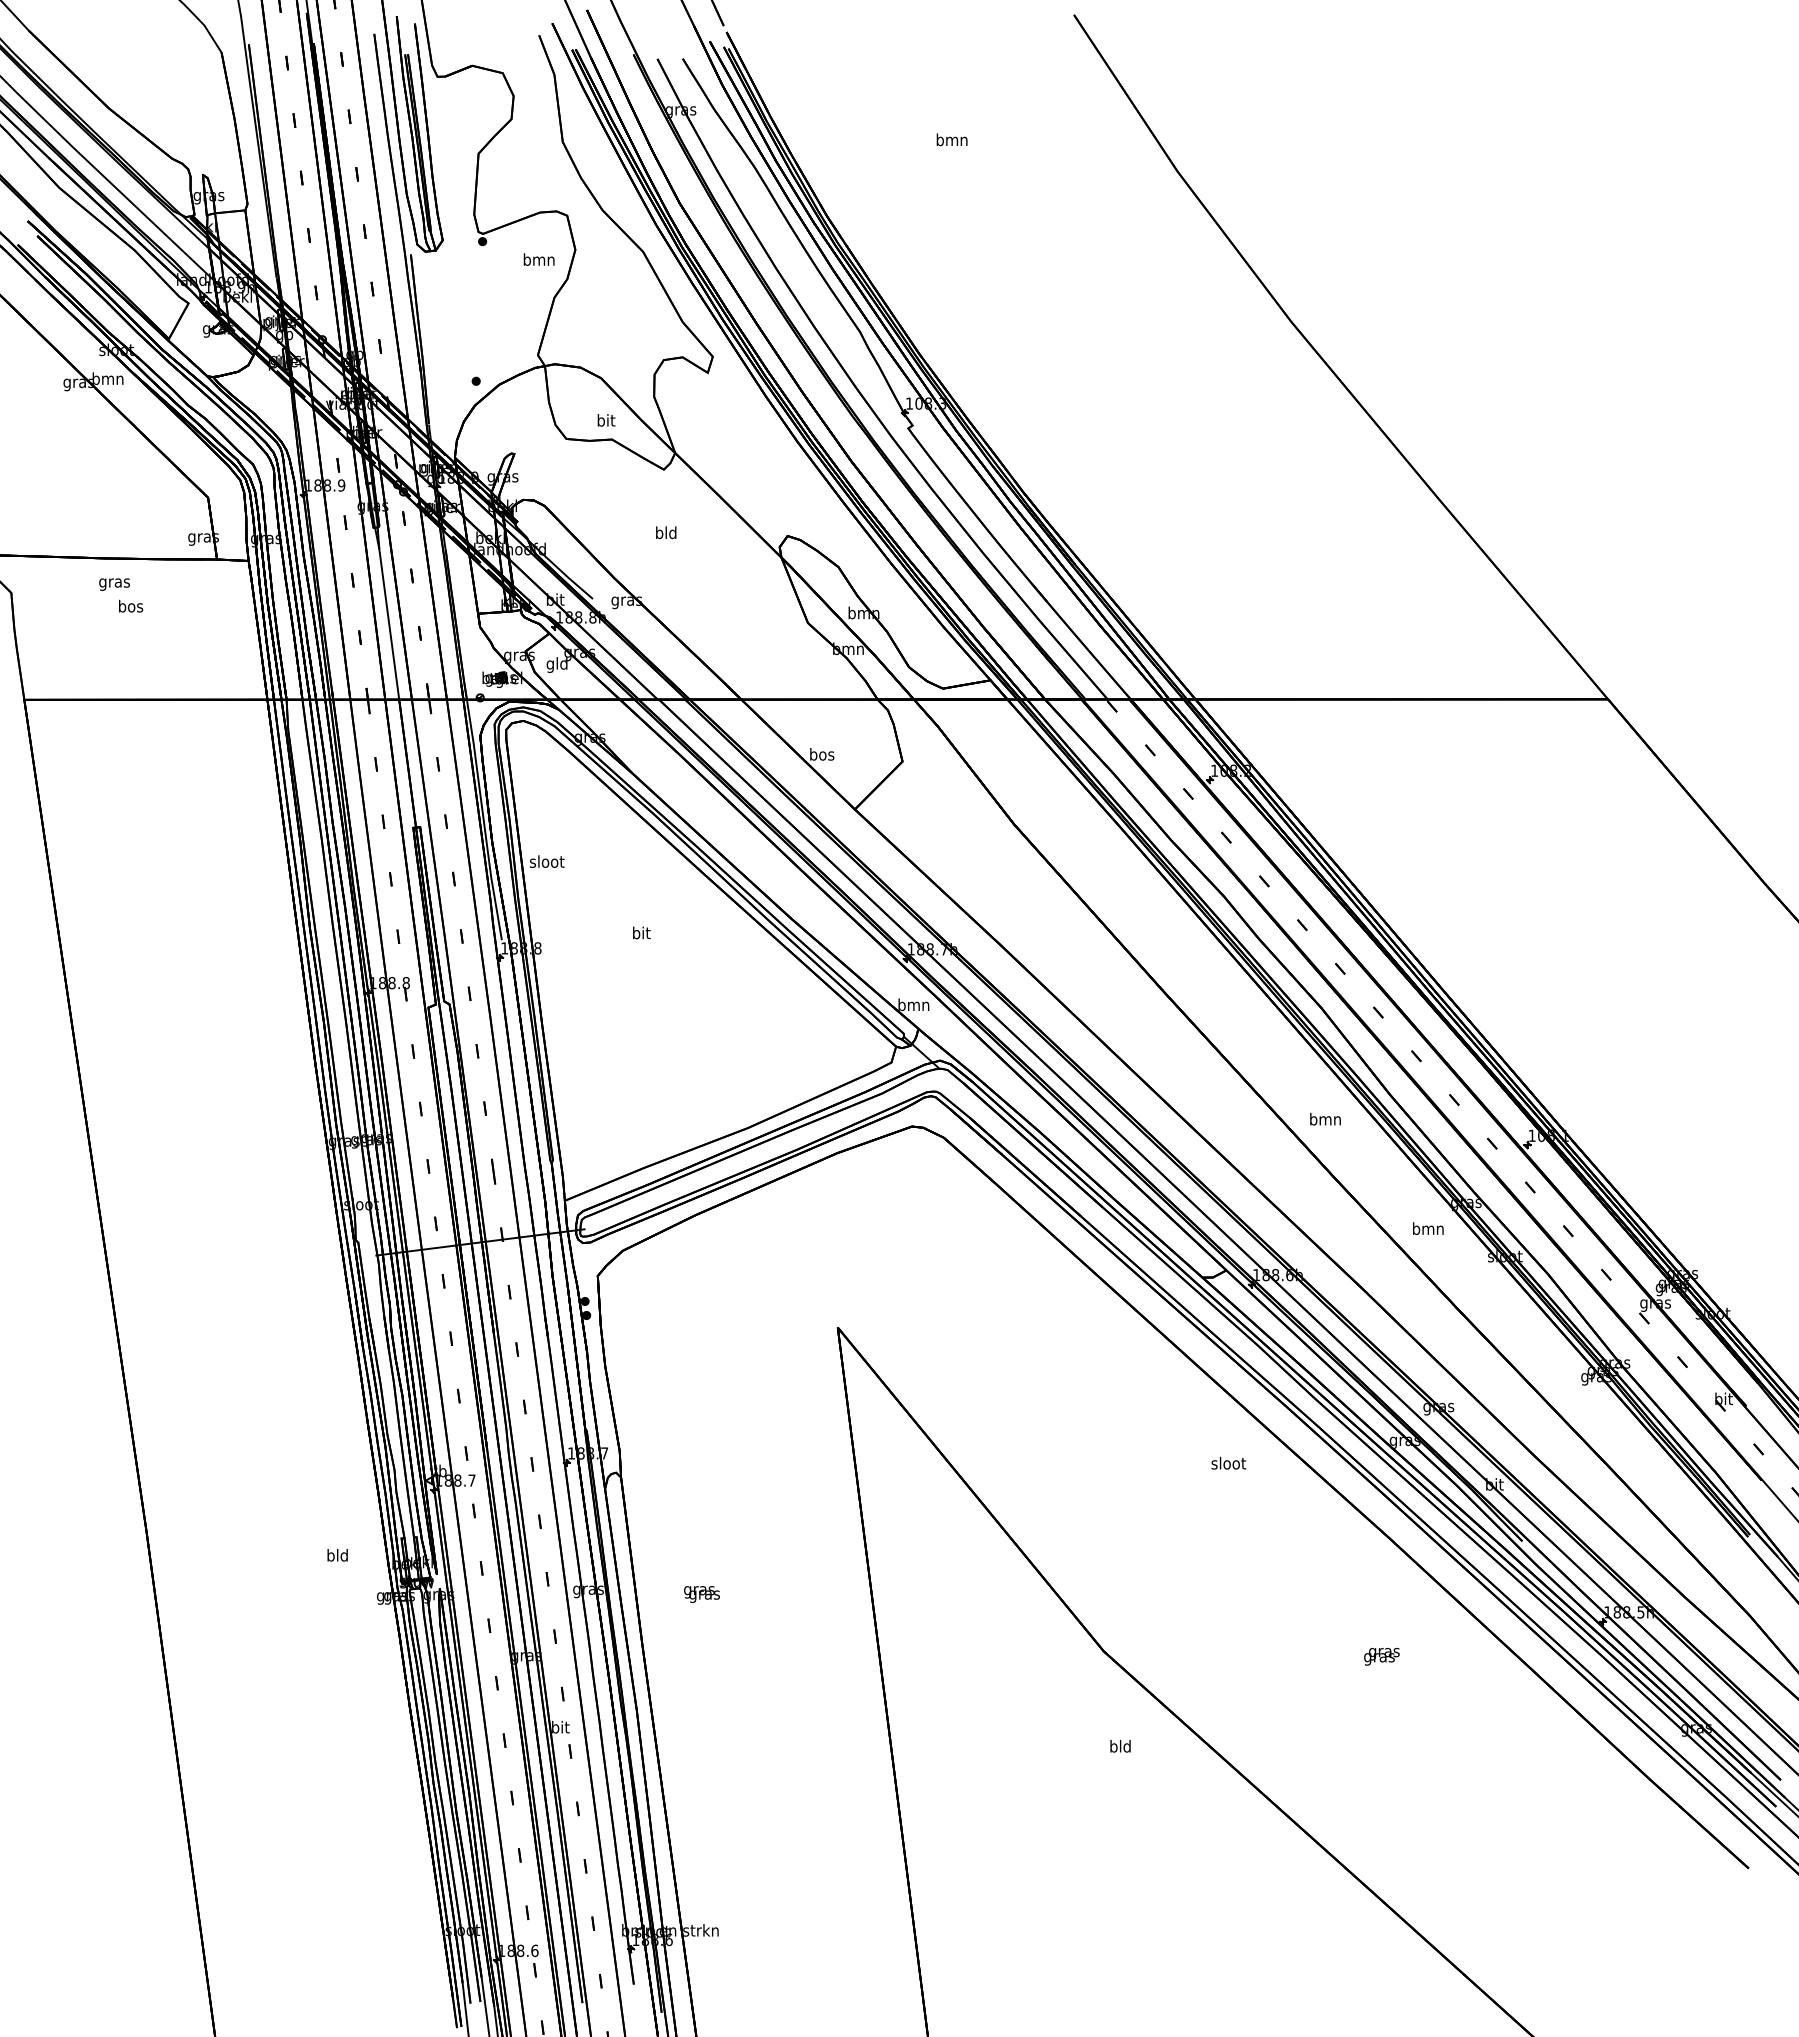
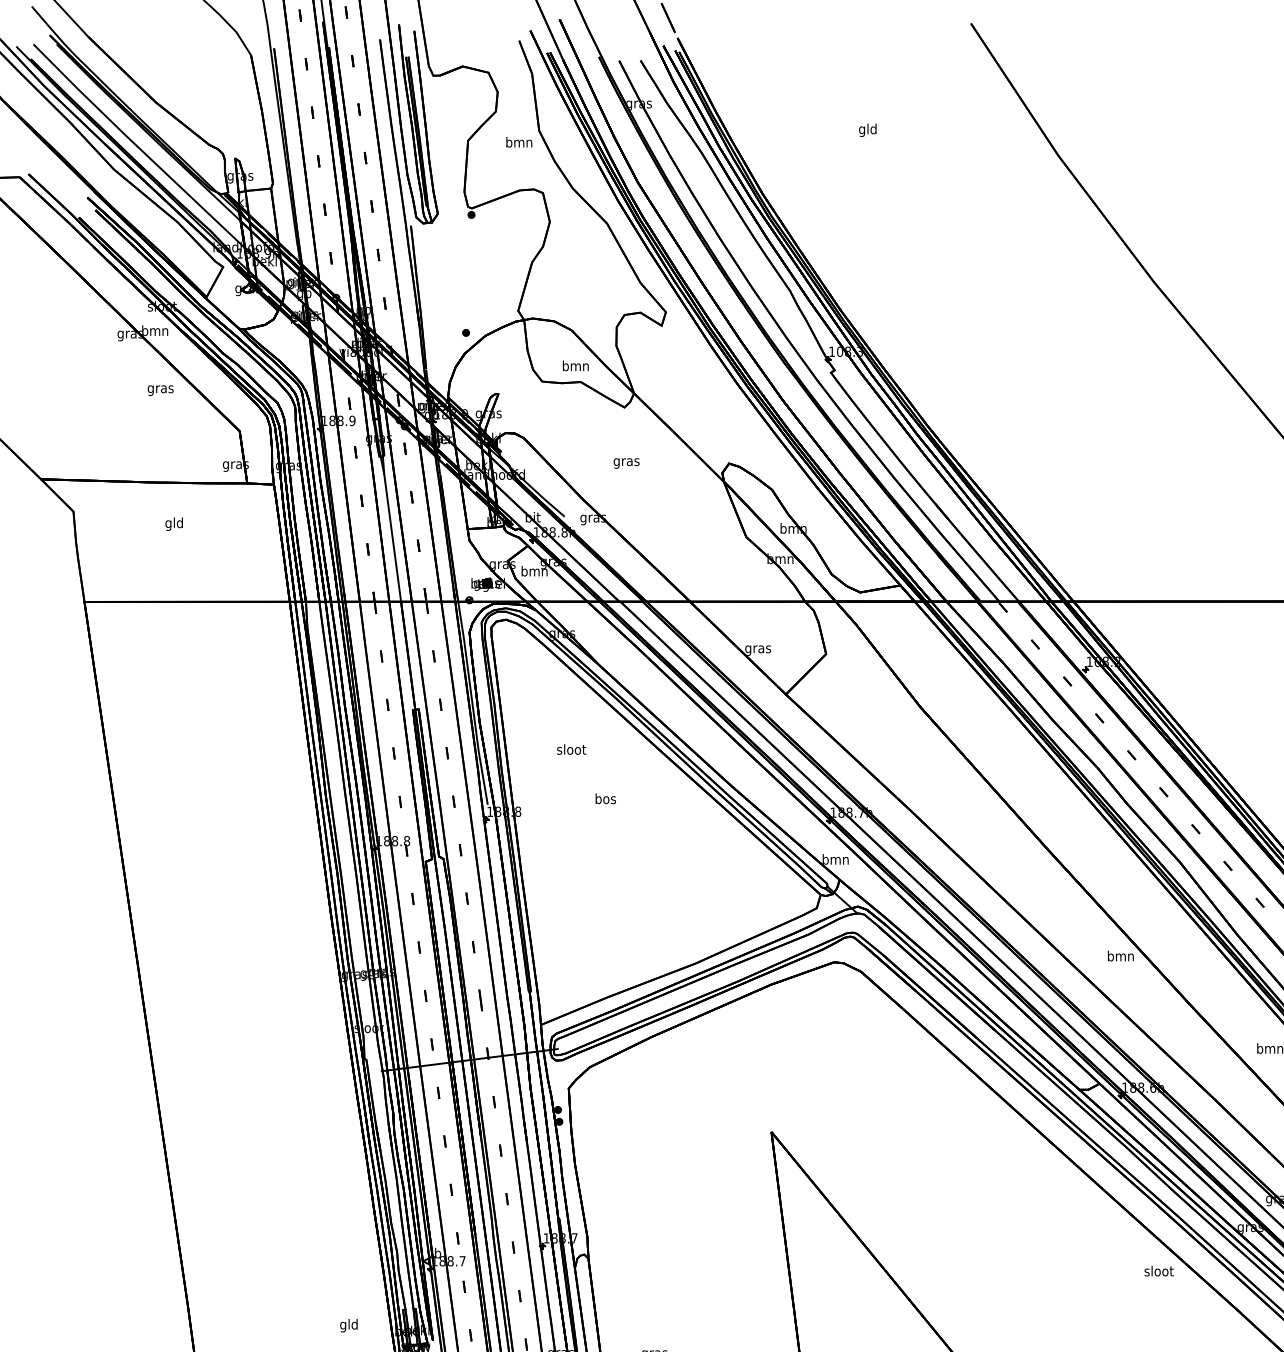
text: (951, 141) -> (867, 130), bmn -> gld
text: (538, 259) -> (518, 142), moved
text: (605, 420) -> (575, 366), bit -> bmn
text: (665, 534) -> (625, 462), bld -> gras
text: (114, 584) -> (160, 390), moved
text: (131, 607) -> (174, 523), bos -> gld
text: (557, 664) -> (534, 572), gld -> bmn
text: (821, 755) -> (757, 648), bos -> gras
text: (547, 861) -> (571, 749), moved
text: (641, 932) -> (605, 798), bit -> bos
text: (1325, 1118) -> (1120, 955), moved
text: (1228, 1463) -> (1158, 1271), moved
text: (330, 1556) -> (343, 1325), bld -> gld

